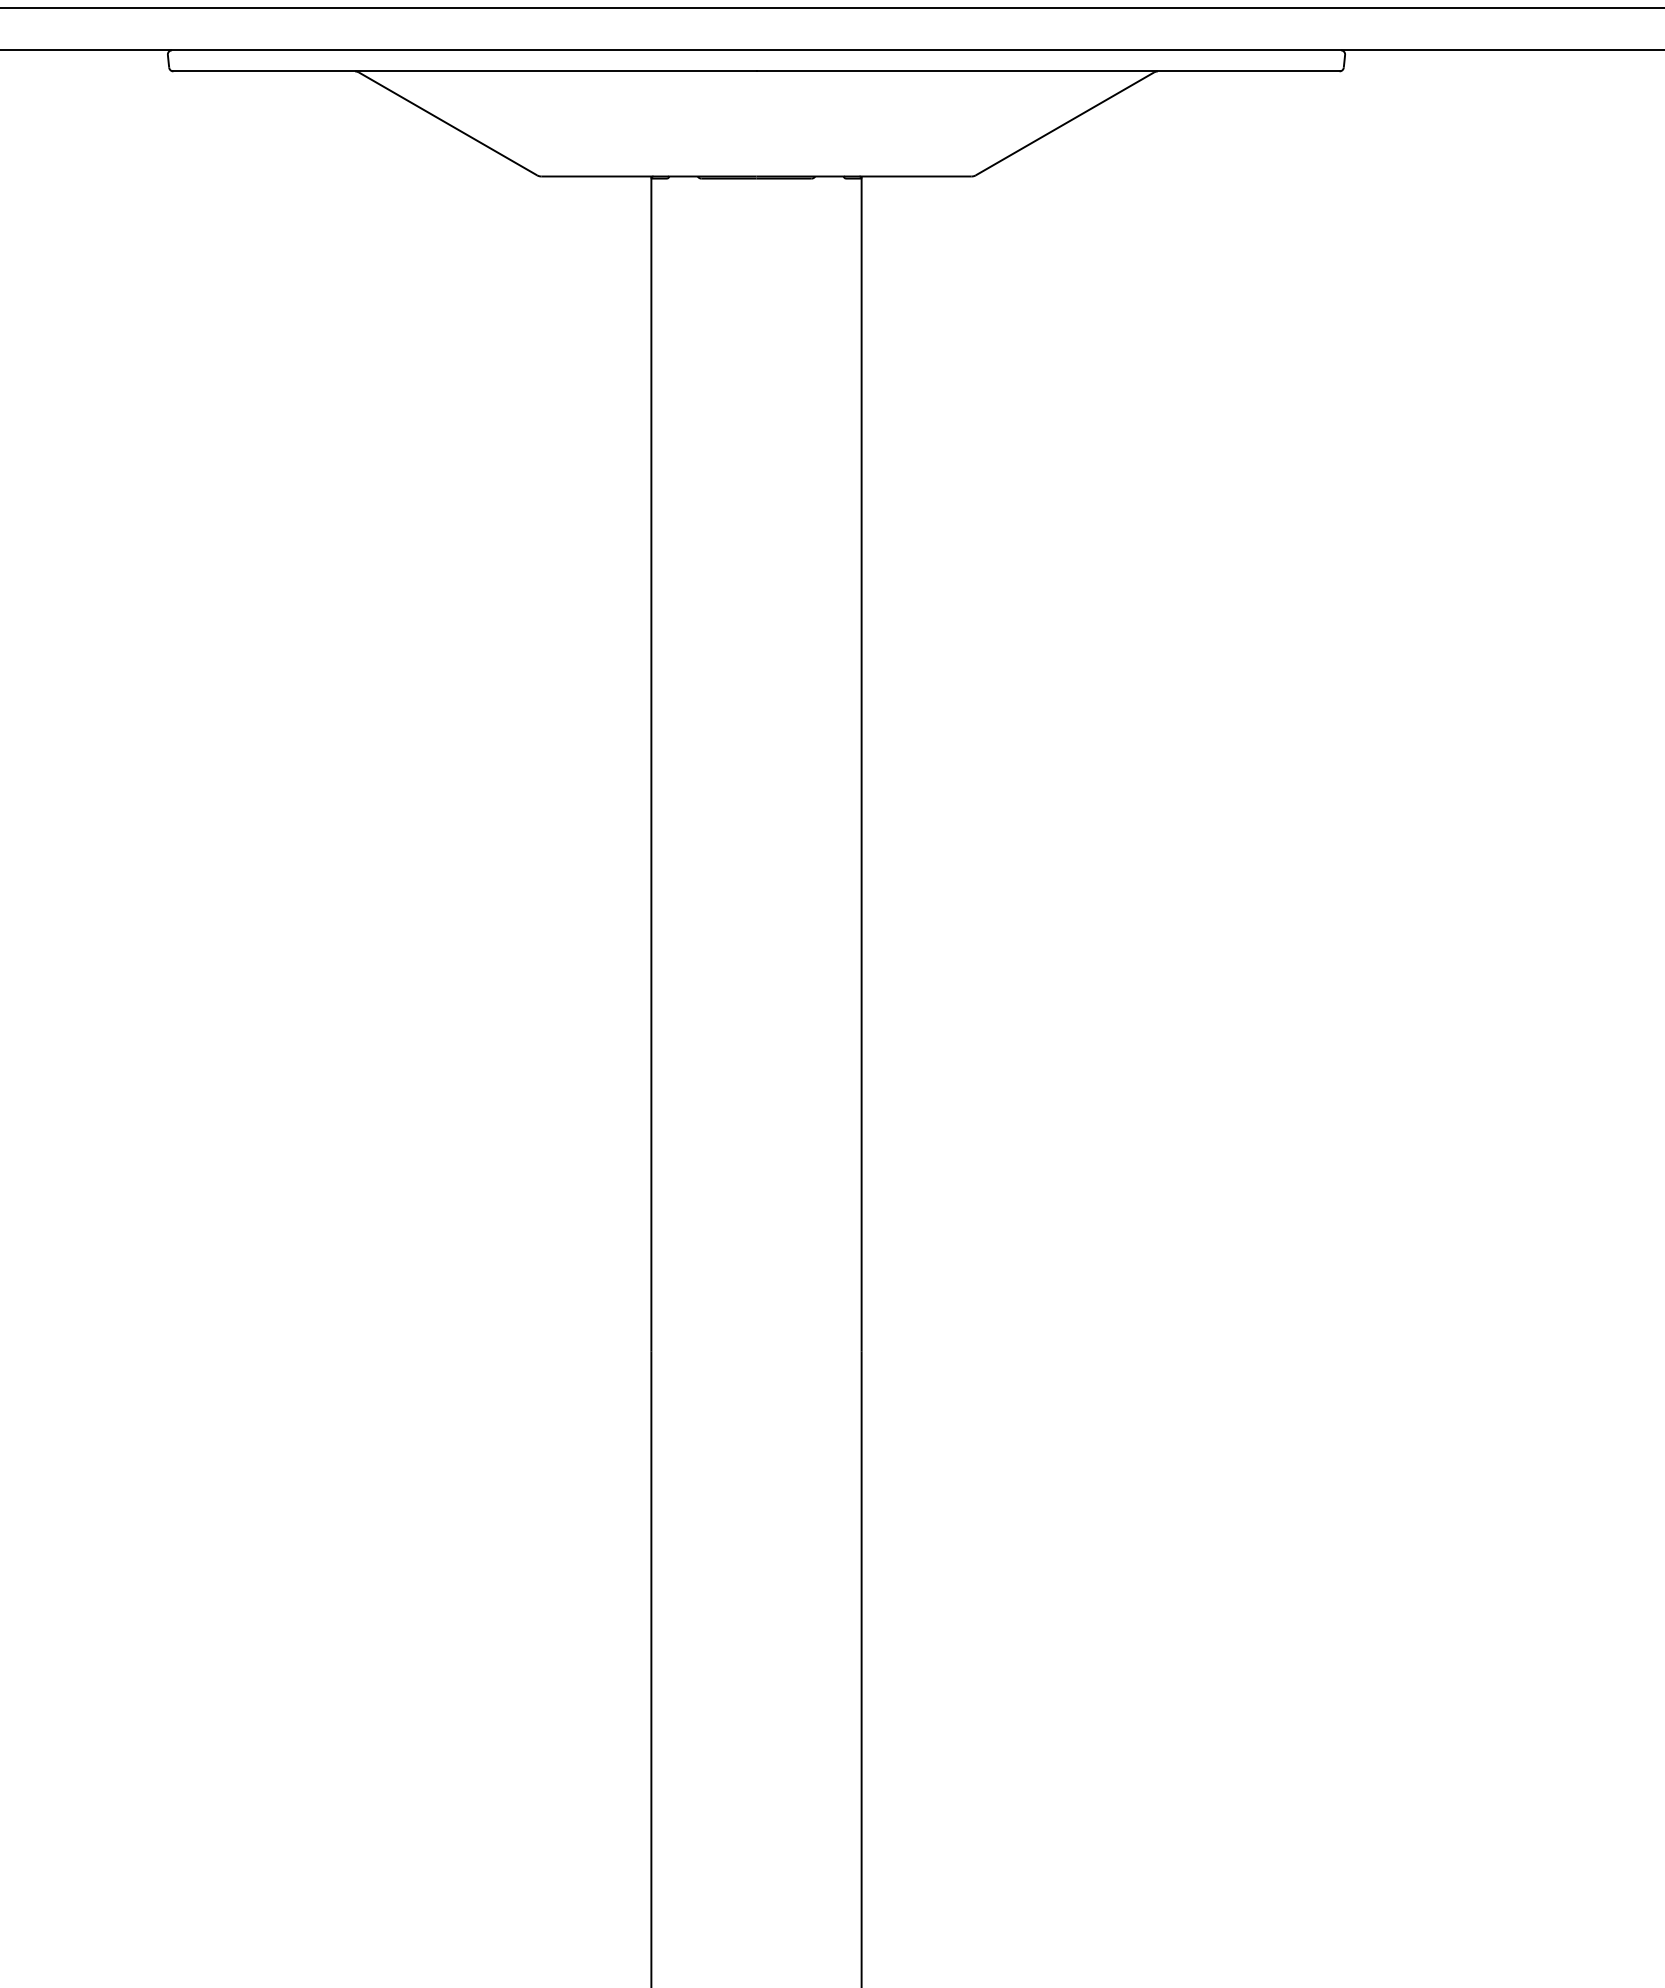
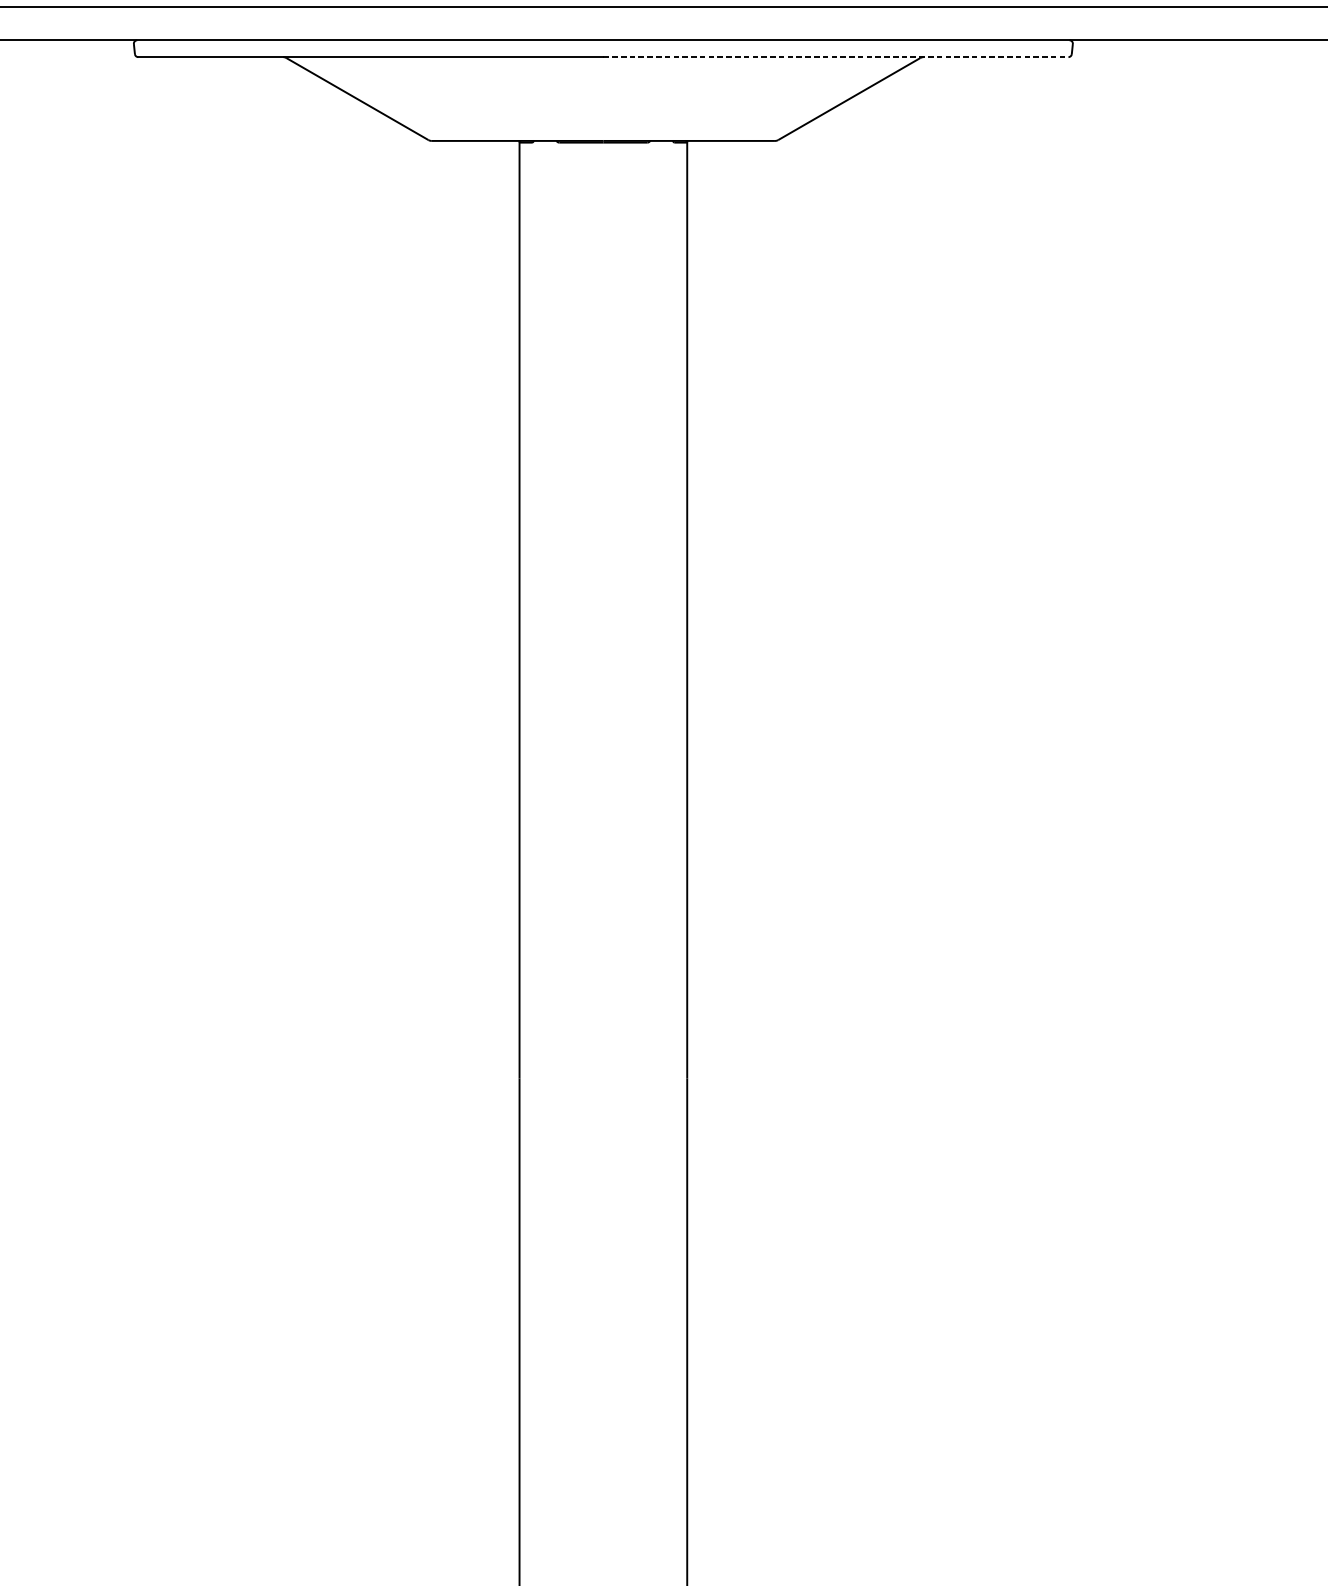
line: (1048, 71) -> (836, 57), solid -> dashed

